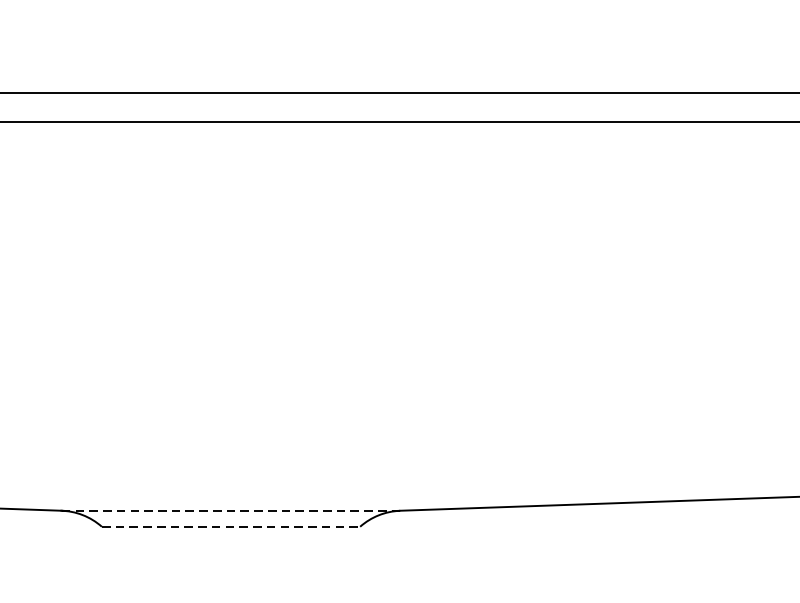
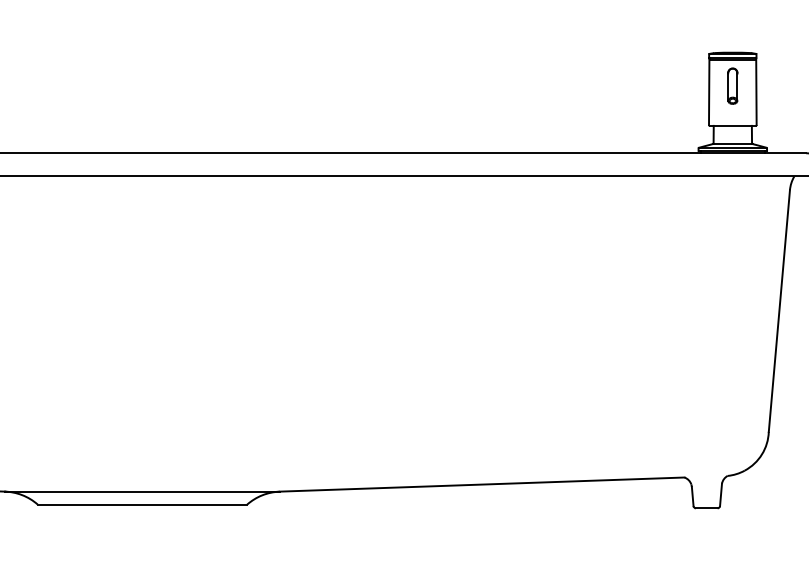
line: (231, 510) -> (142, 491), dashed -> solid
line: (231, 526) -> (142, 504), dashed -> solid

